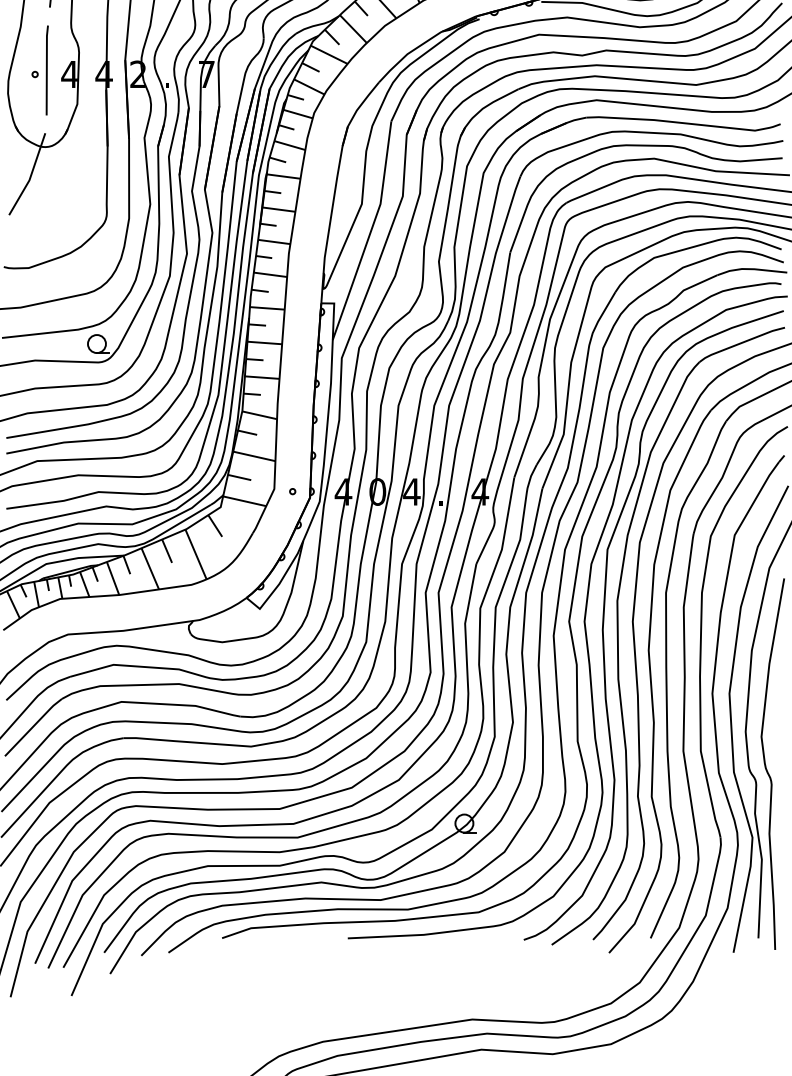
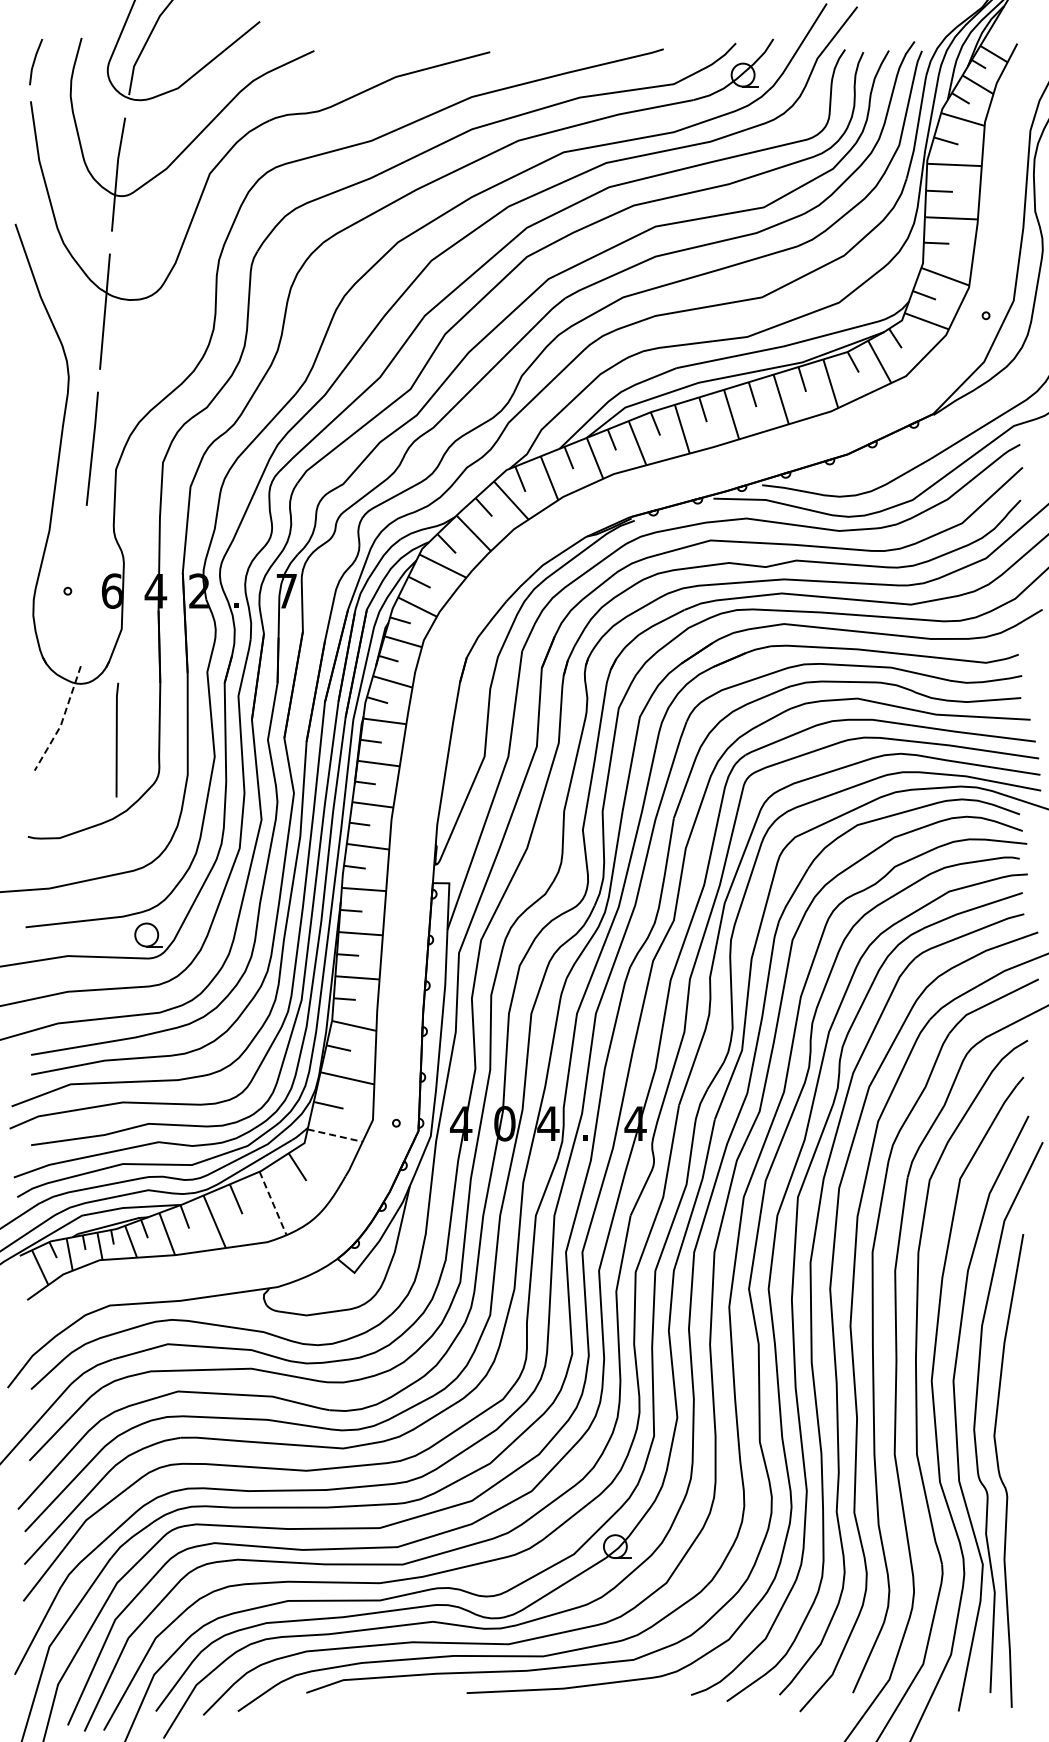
line: (47, 70) -> (117, 739), moved
text: (70, 73) -> (112, 590), 4 -> 6
line: (30, 176) -> (62, 721), solid -> dashed
line: (244, 501) -> (335, 1135), solid -> dashed
line: (196, 554) -> (273, 1203), solid -> dashed

